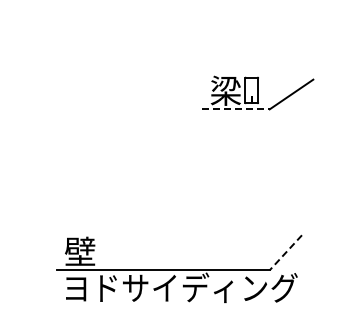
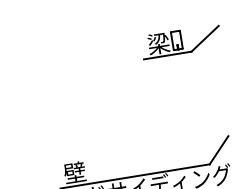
line: (235, 109) -> (167, 55), dashed -> solid
line: (285, 252) -> (218, 150), dashed -> solid

